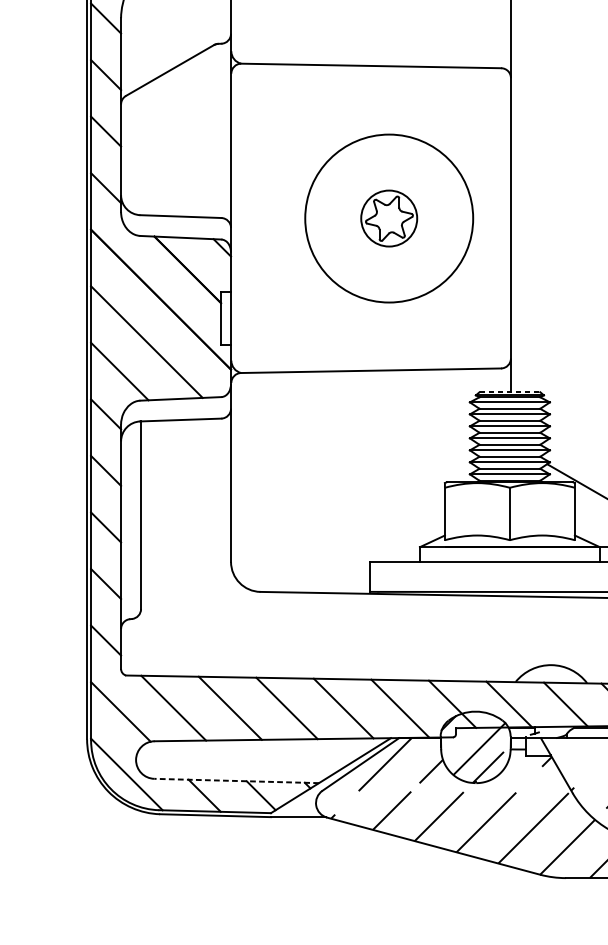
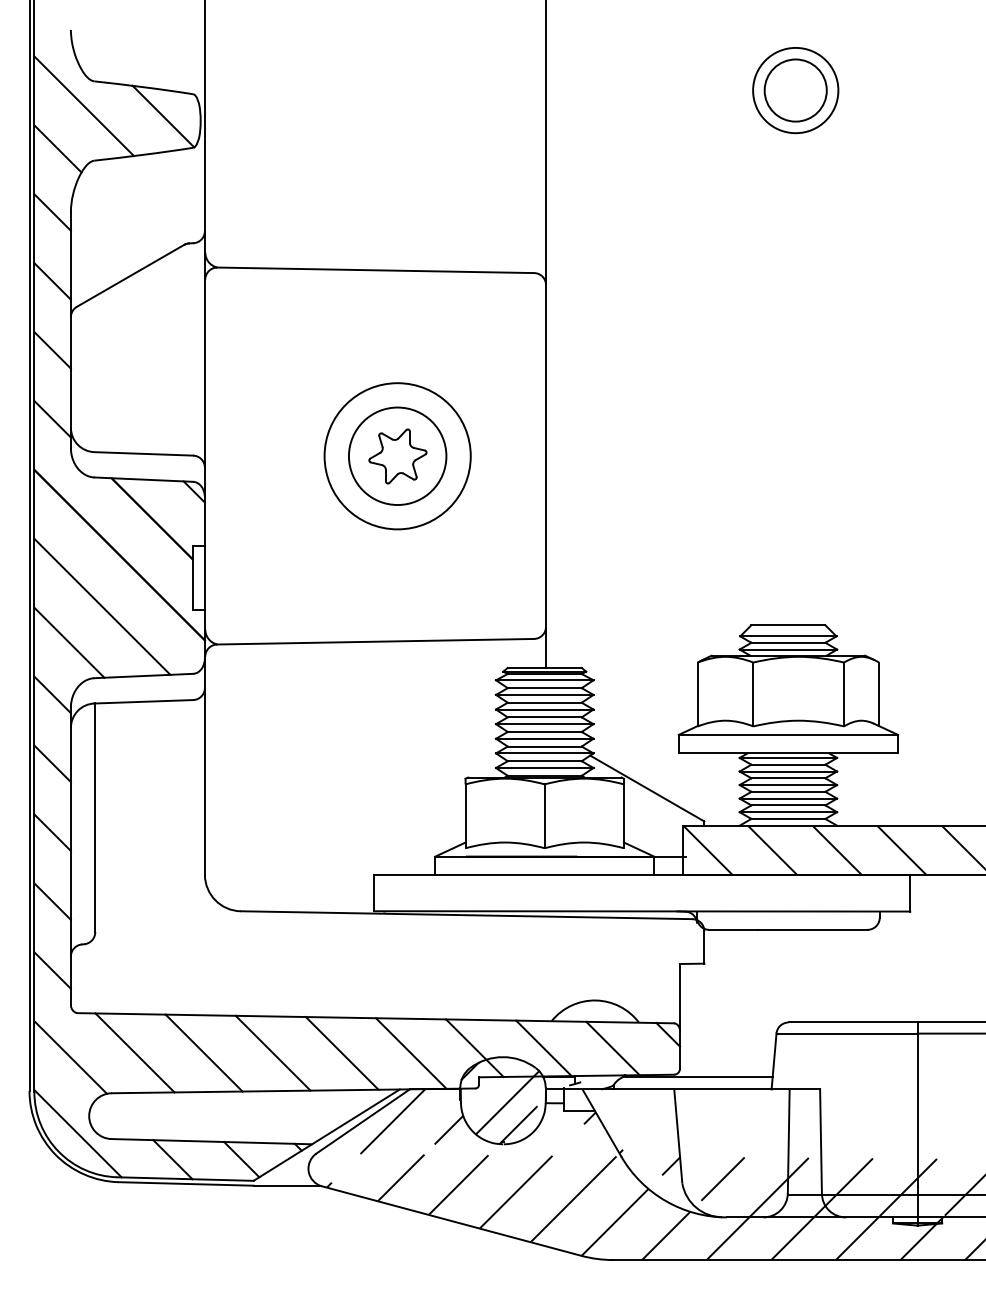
circle: (389, 218) -> (397, 456), size x0.71
circle: (389, 218) -> (397, 456), size x1.43
line: (509, 391) -> (544, 667), dashed -> solid
line: (236, 780) -> (211, 1141), dashed -> solid

